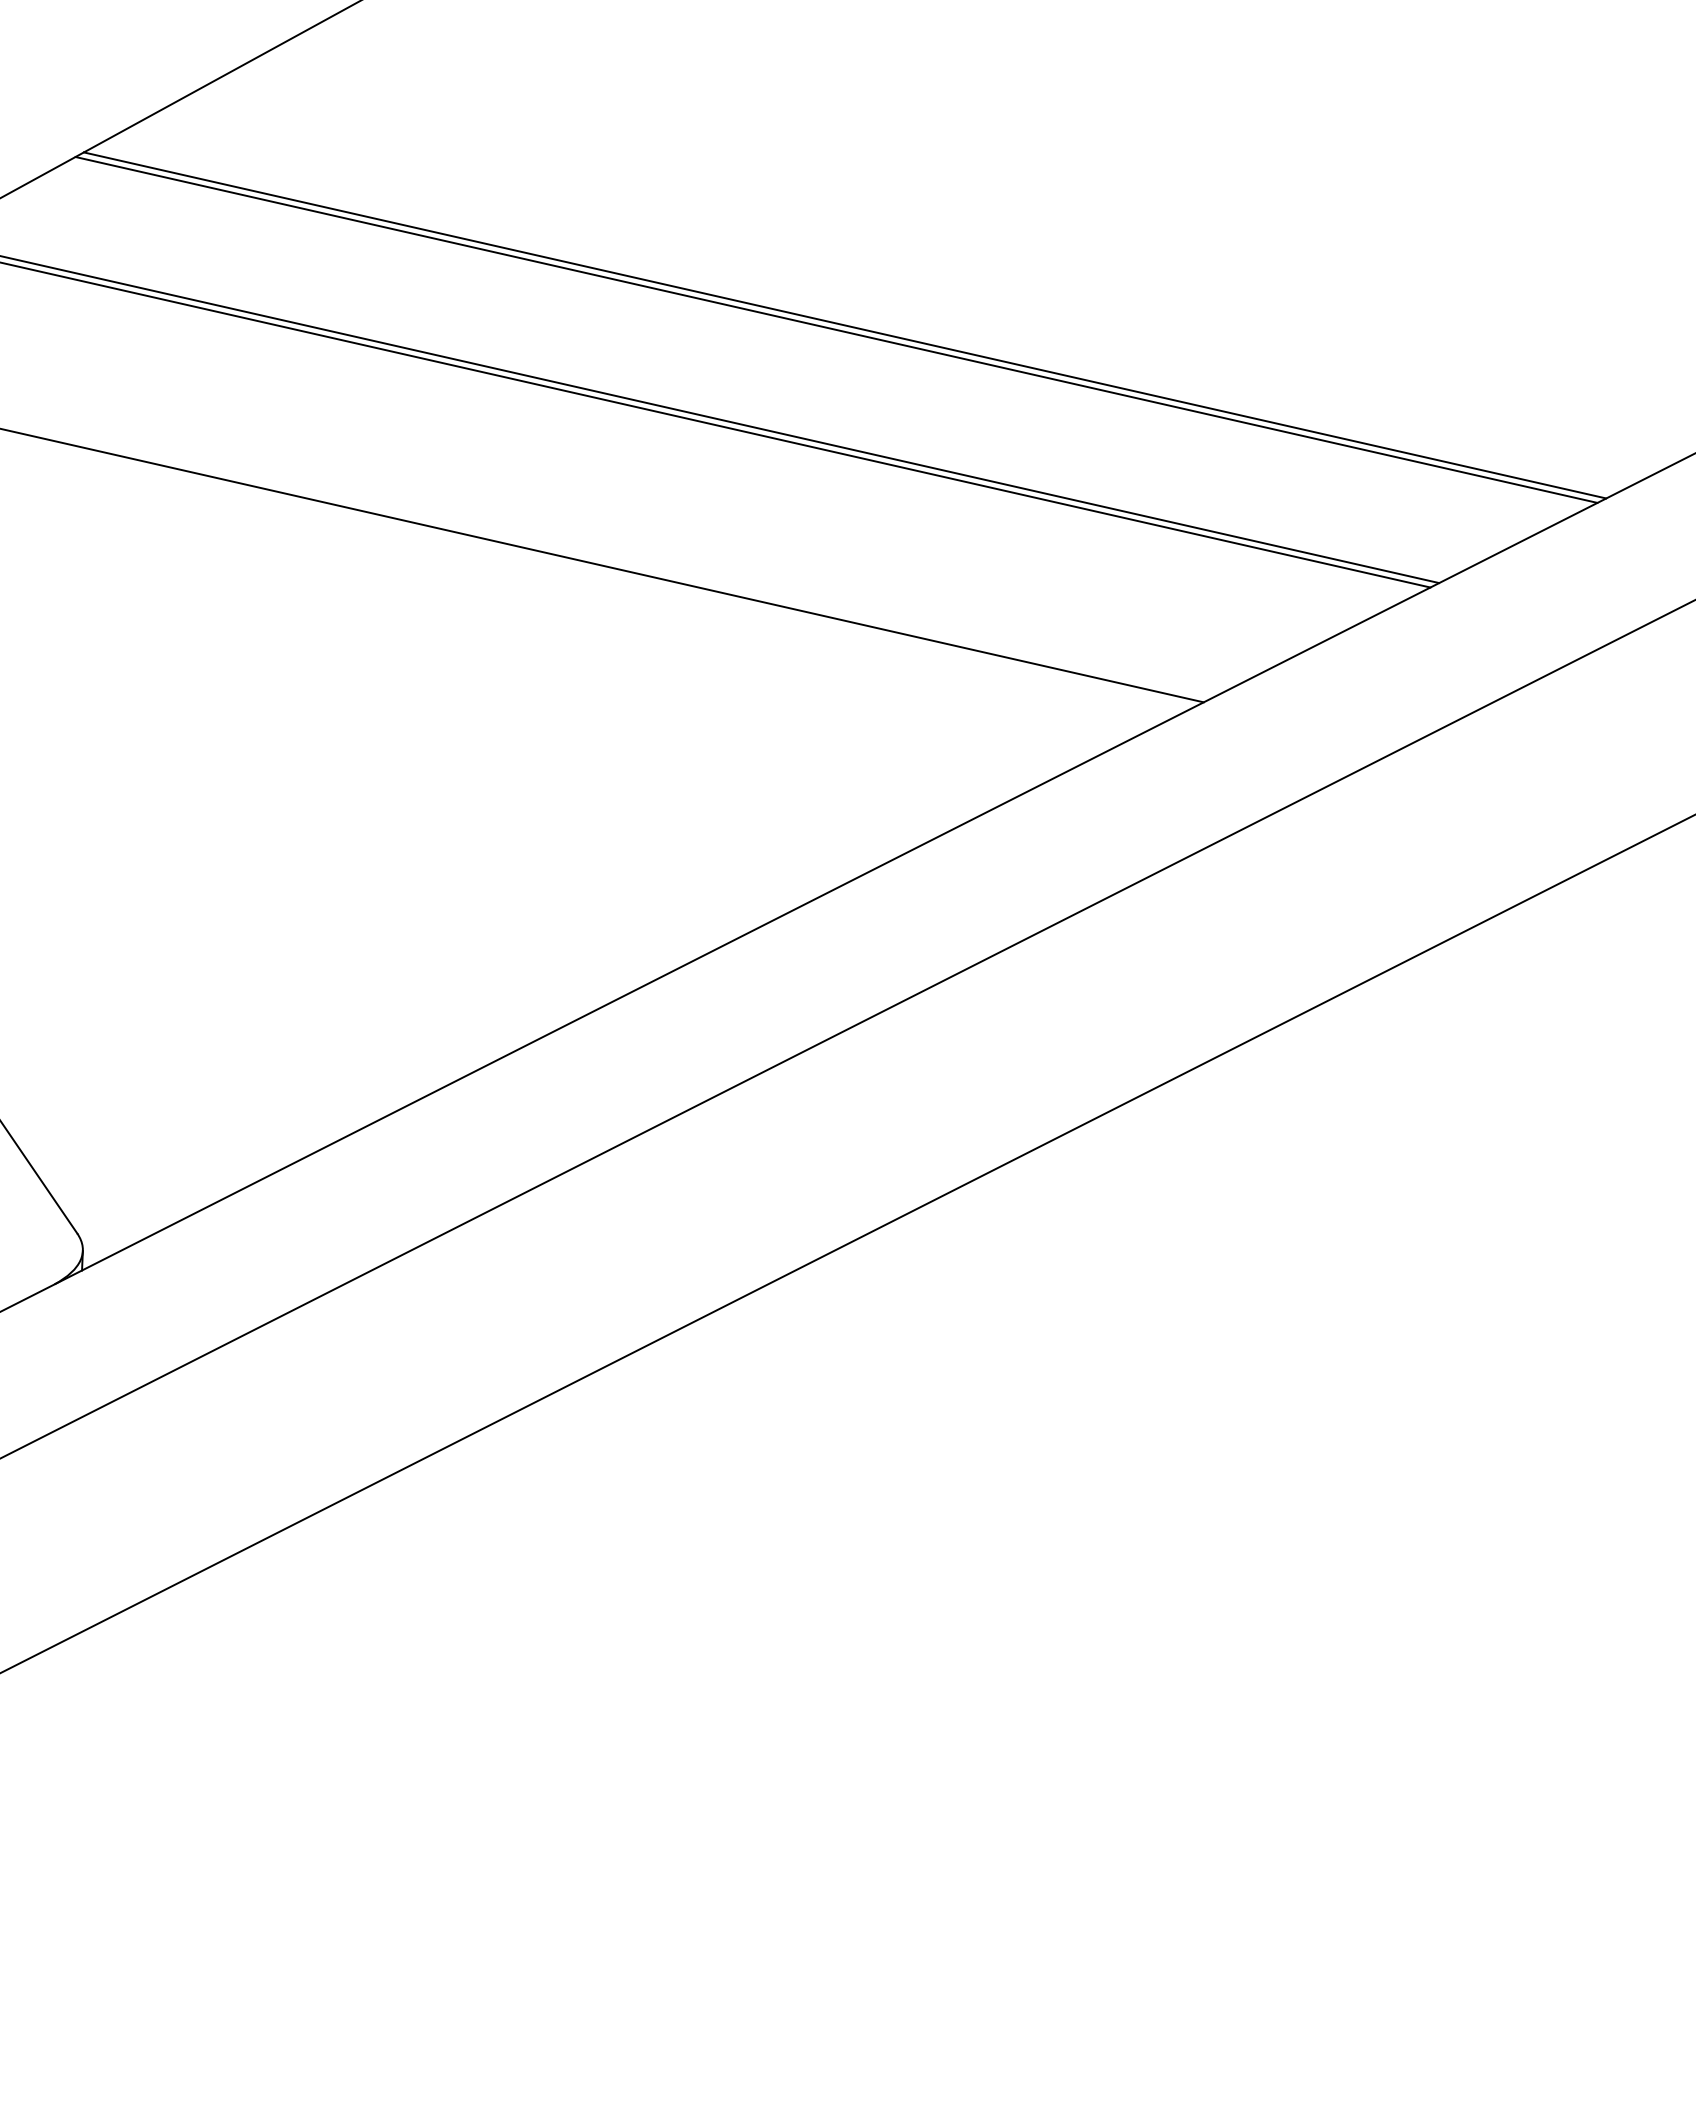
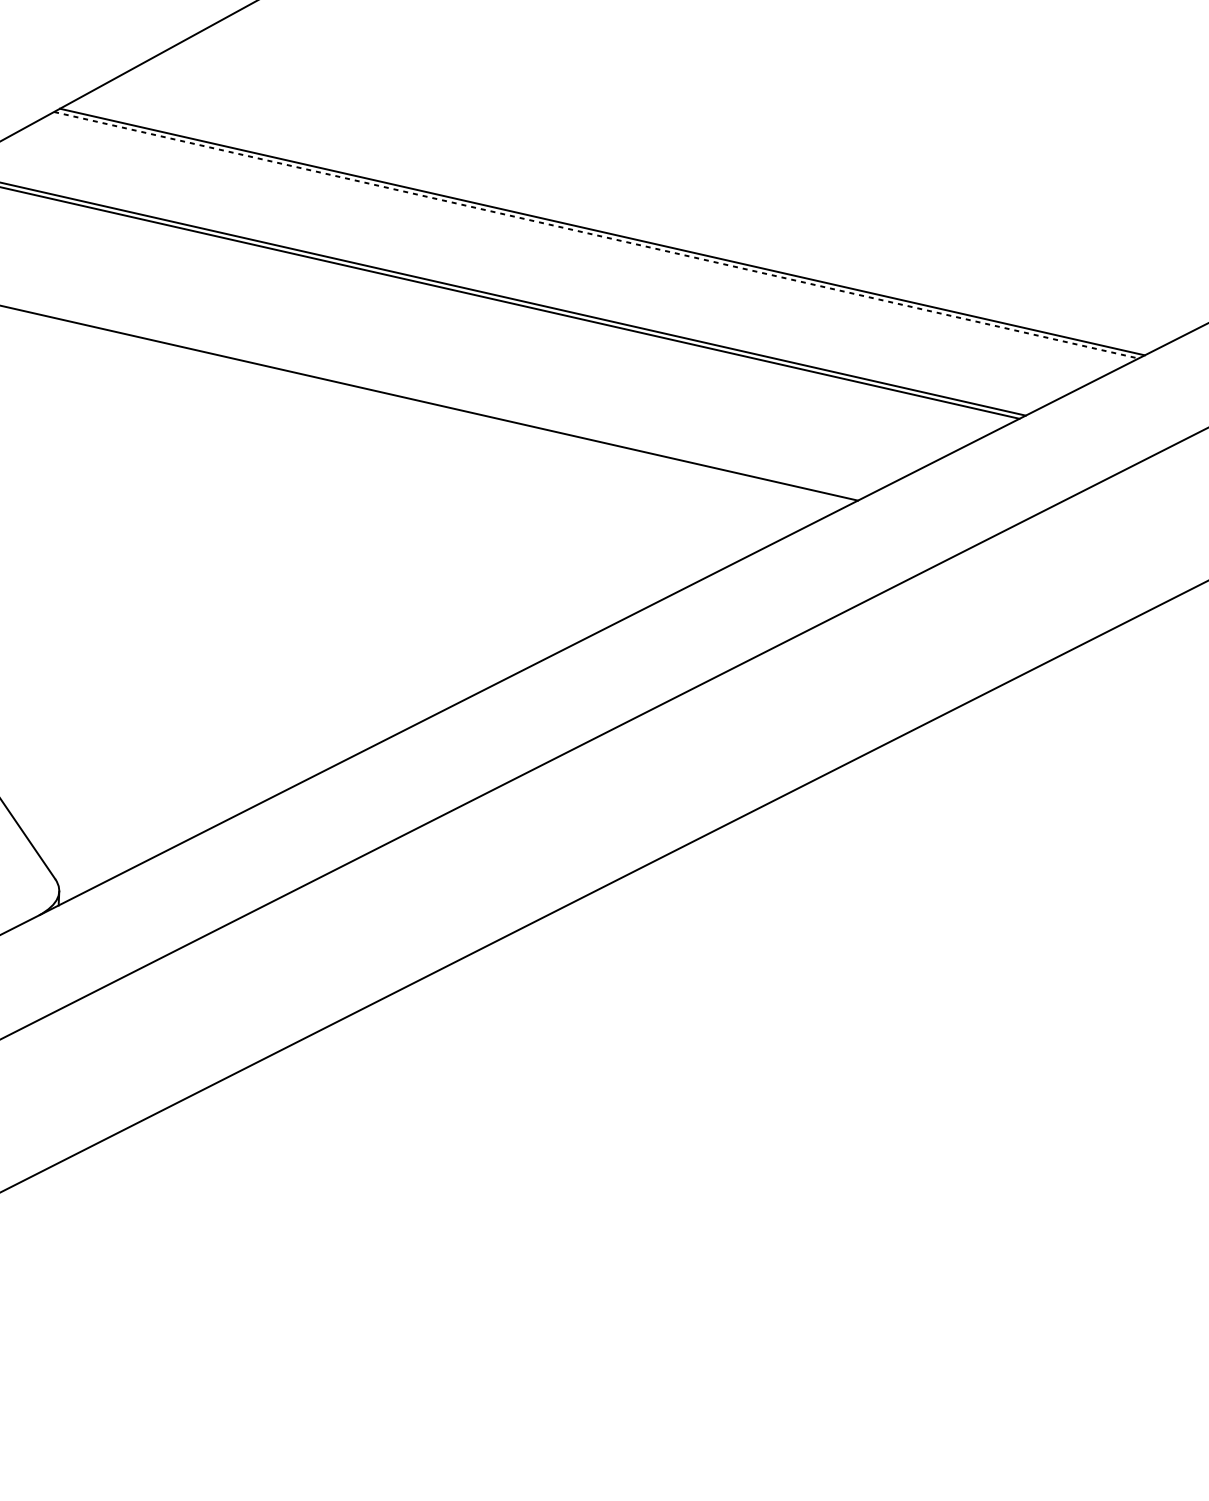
line: (837, 330) -> (597, 235), solid -> dashed

